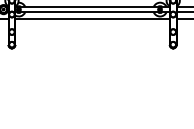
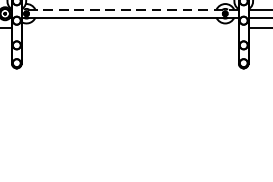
line: (92, 6) -> (130, 9), solid -> dashed
line: (92, 19) -> (130, 27), removed

